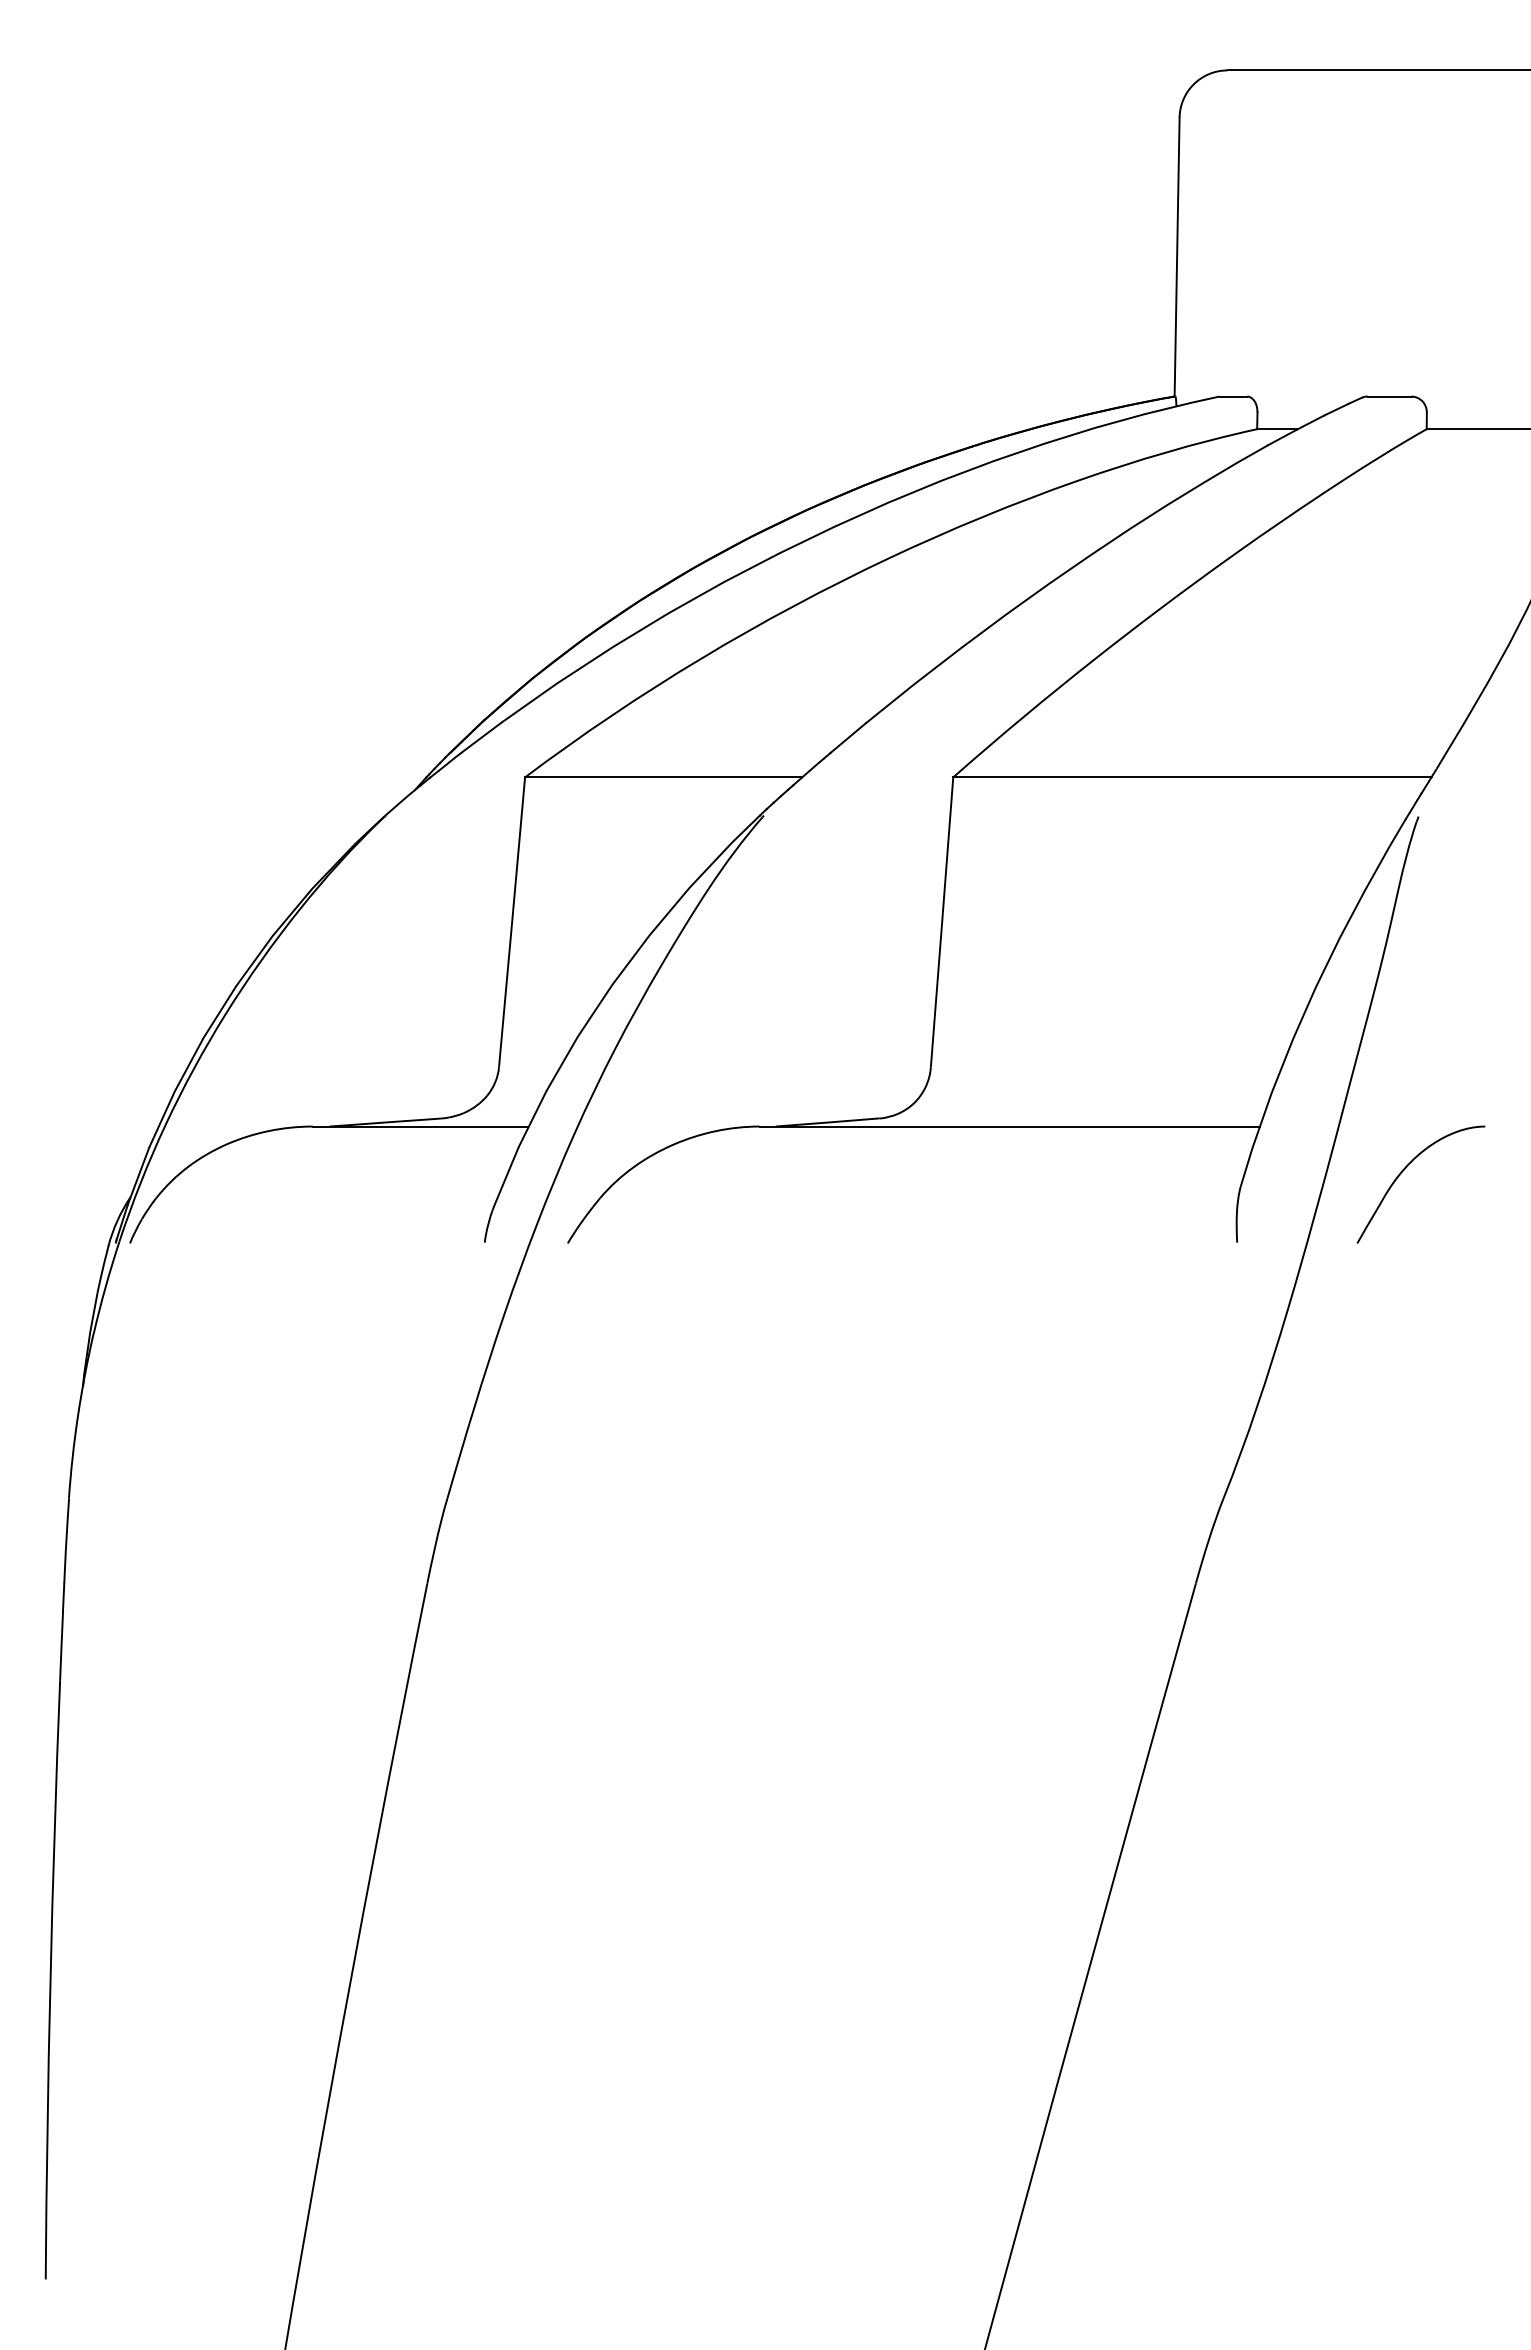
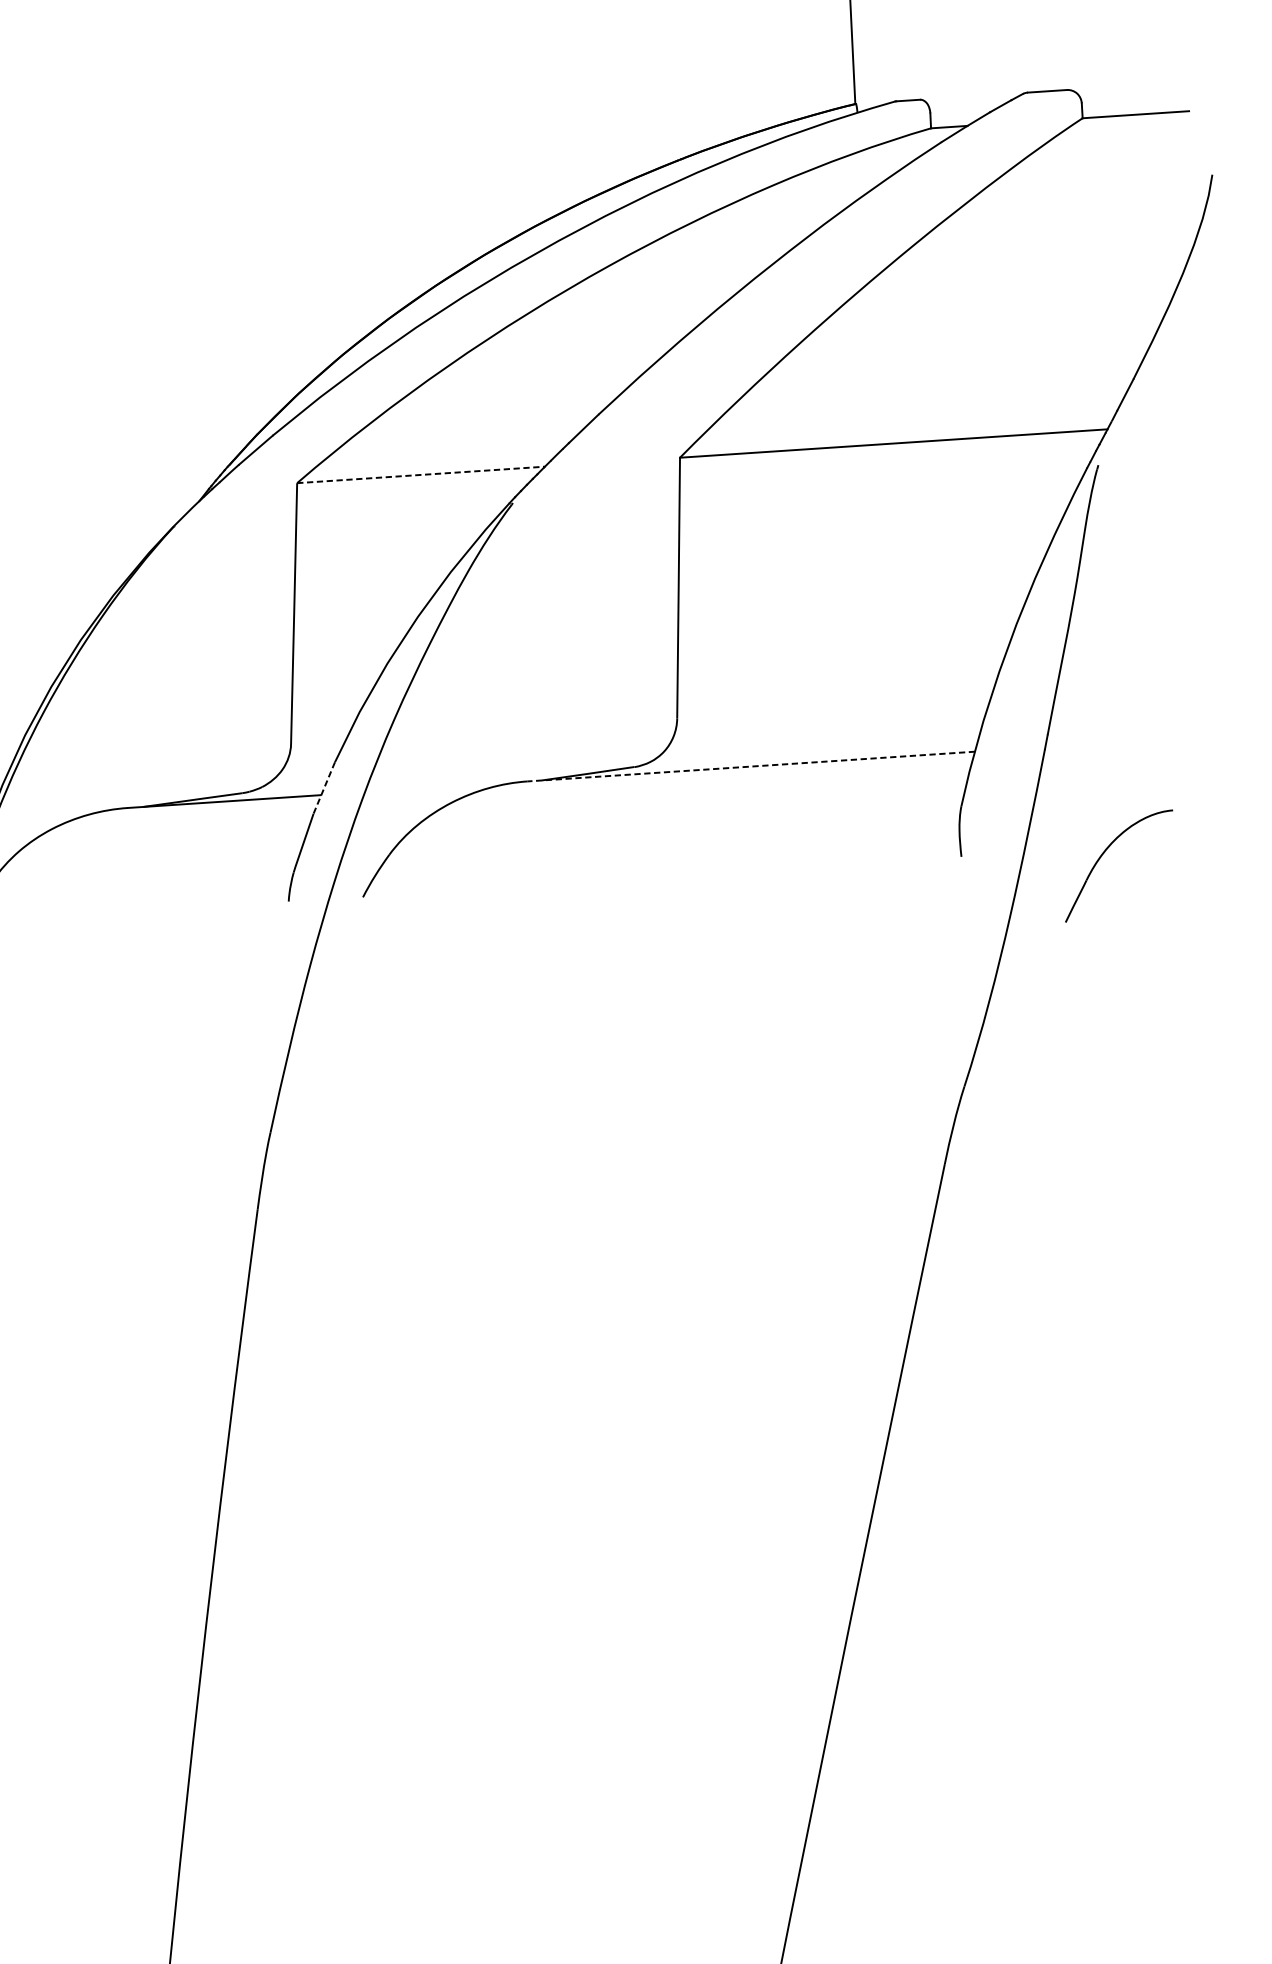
line: (663, 777) -> (420, 475), solid -> dashed
line: (532, 1119) -> (324, 788), solid -> dashed
line: (1009, 1126) -> (751, 766), solid -> dashed
part: (1405, 1169) -> (1104, 853), moved

